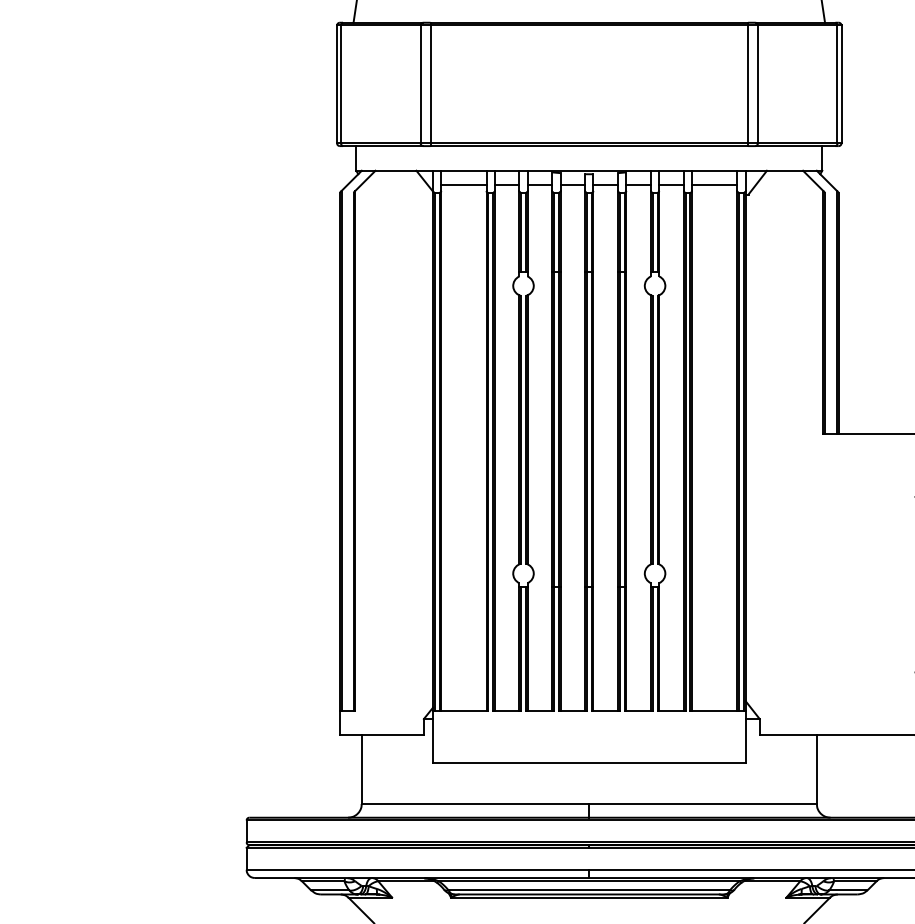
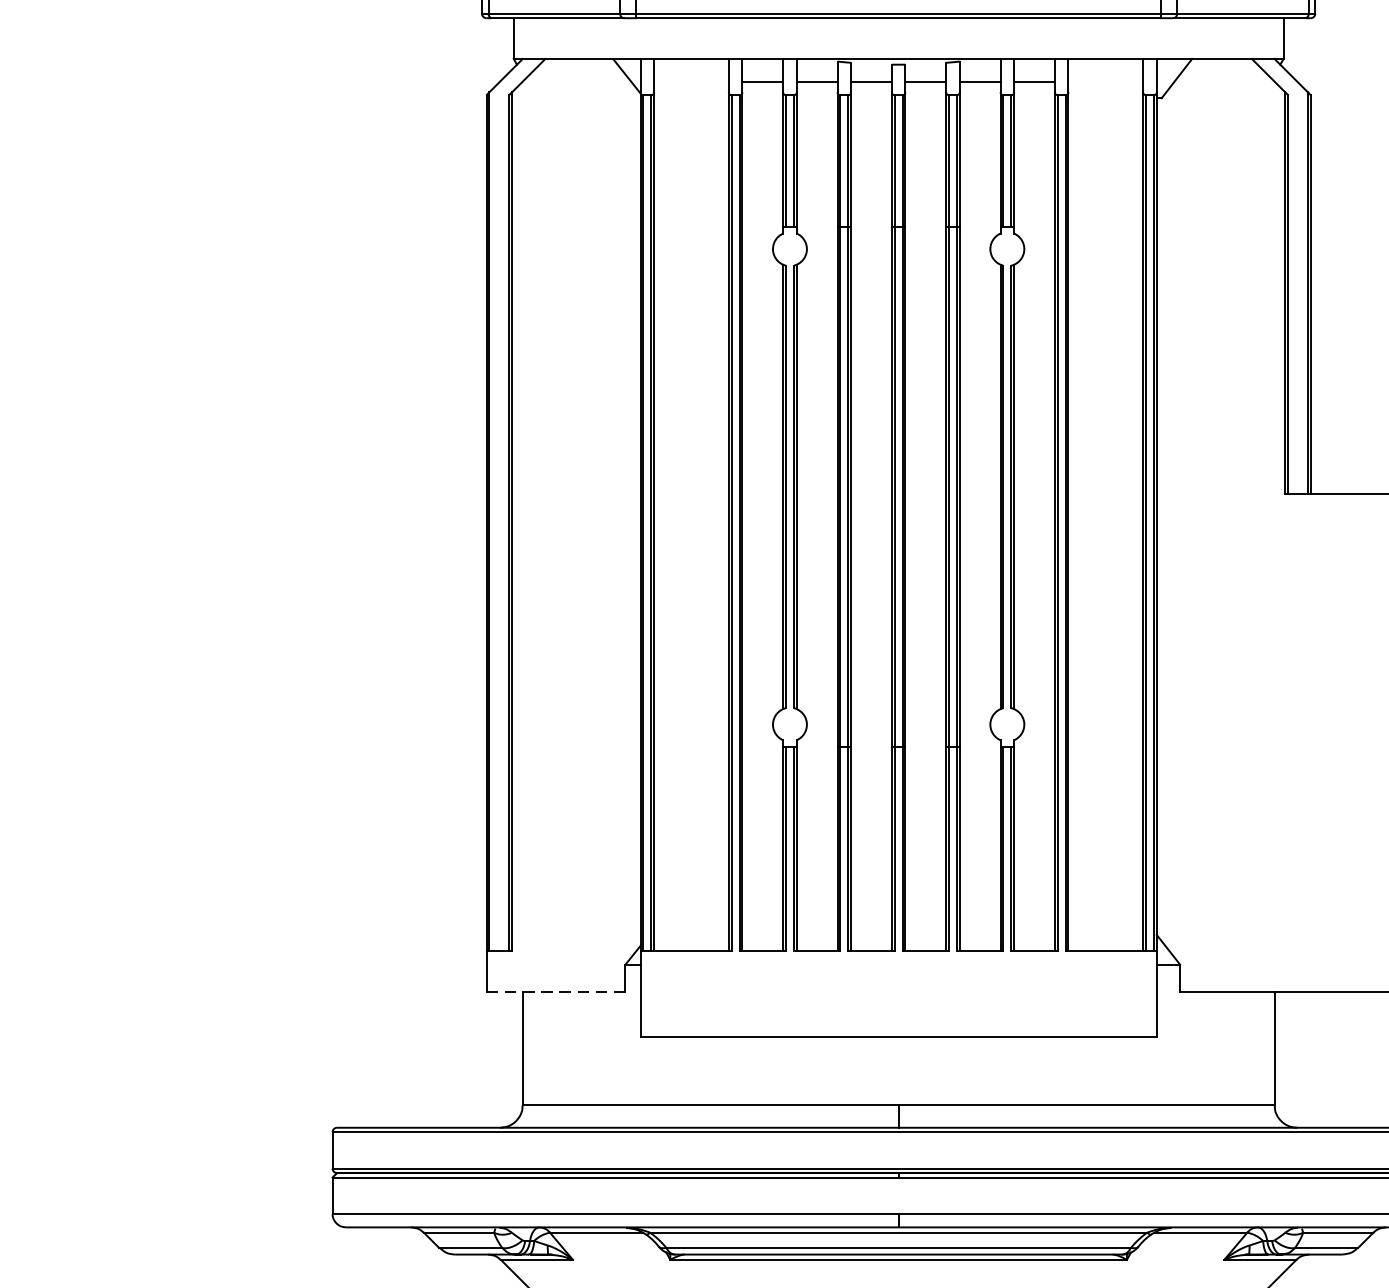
line: (463, 185) -> (690, 83), removed
line: (714, 185) -> (1105, 83), removed
line: (381, 735) -> (555, 991), solid -> dashed

